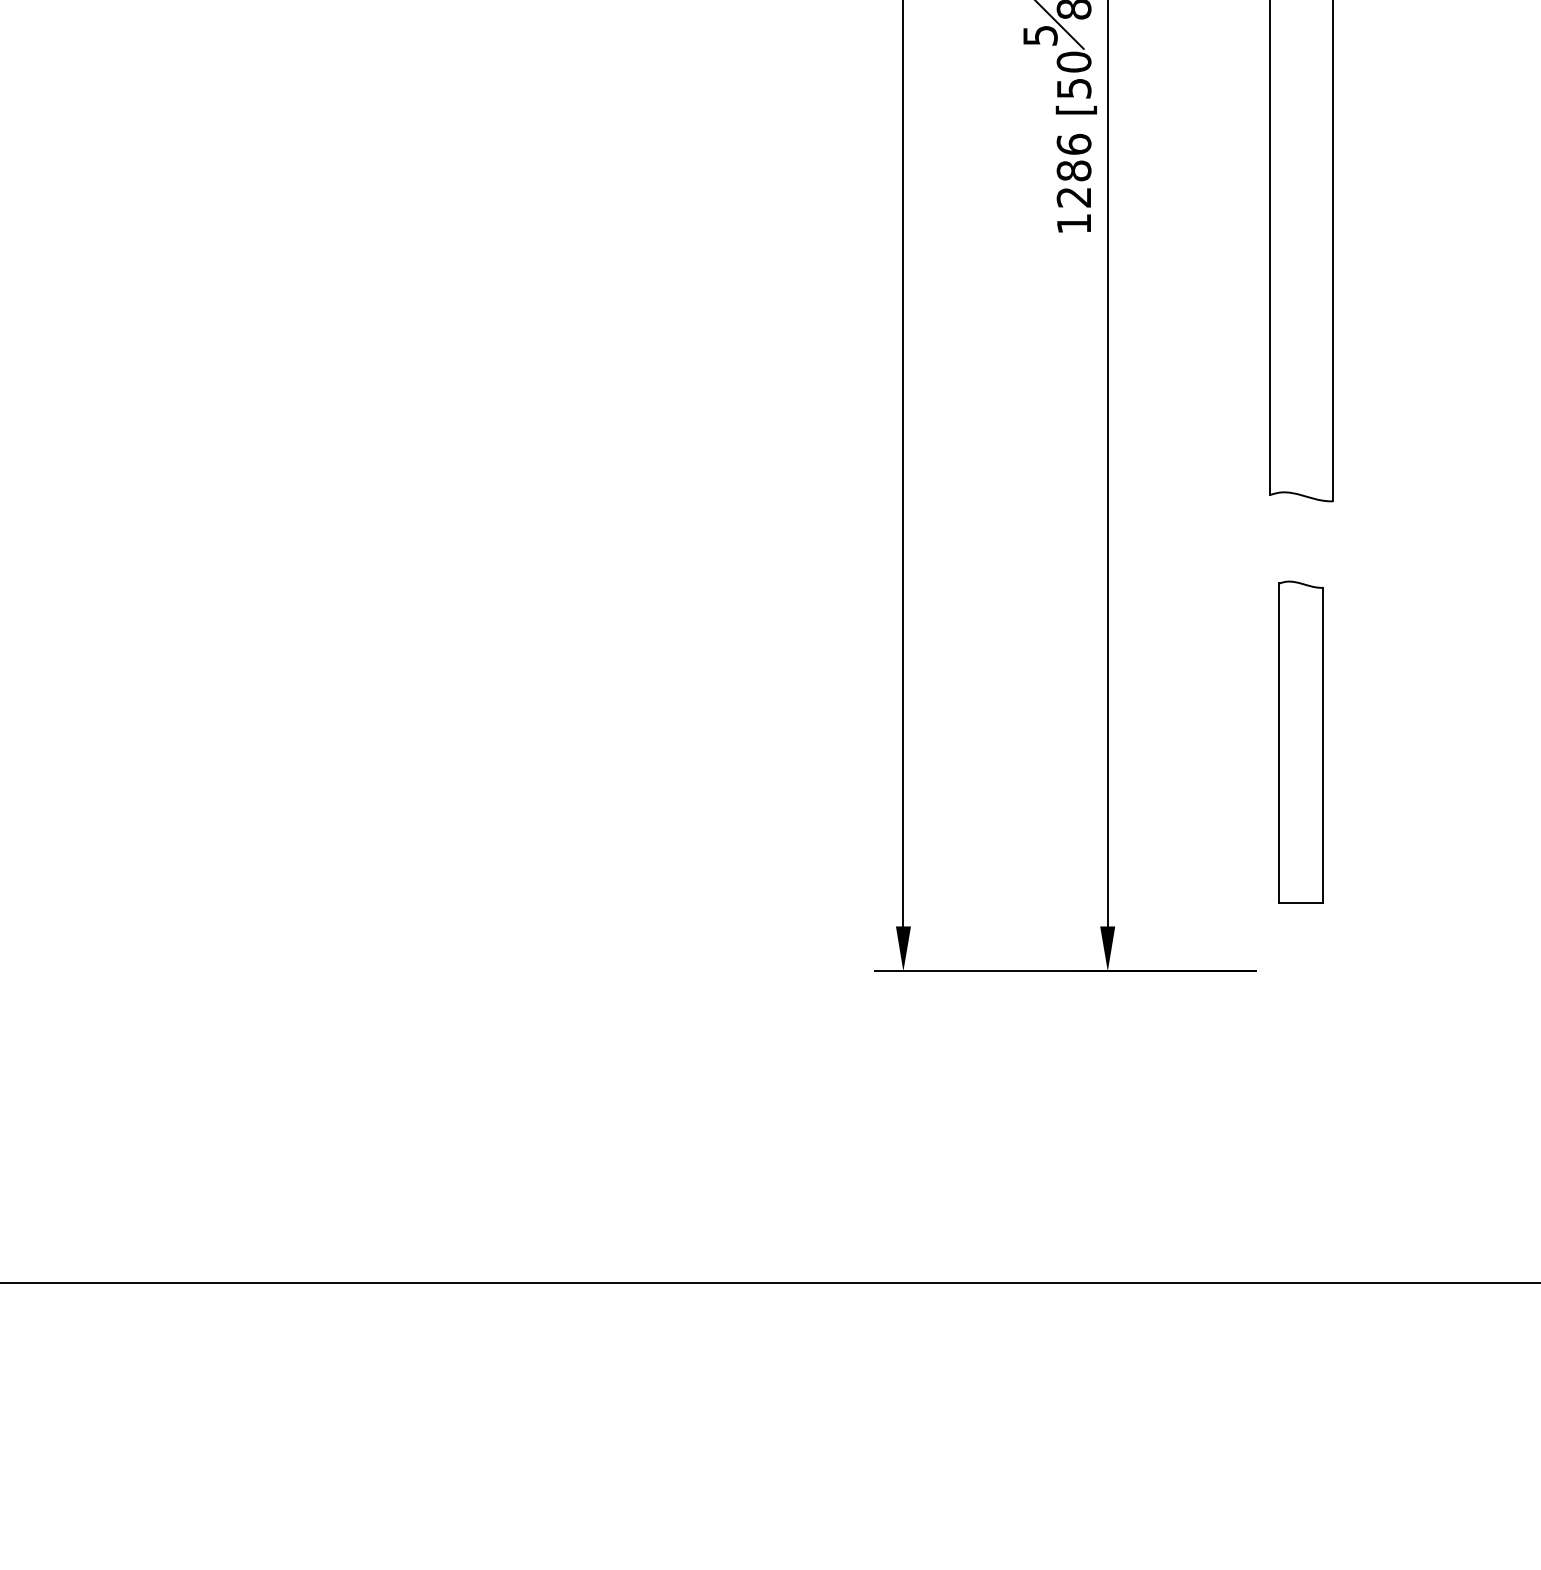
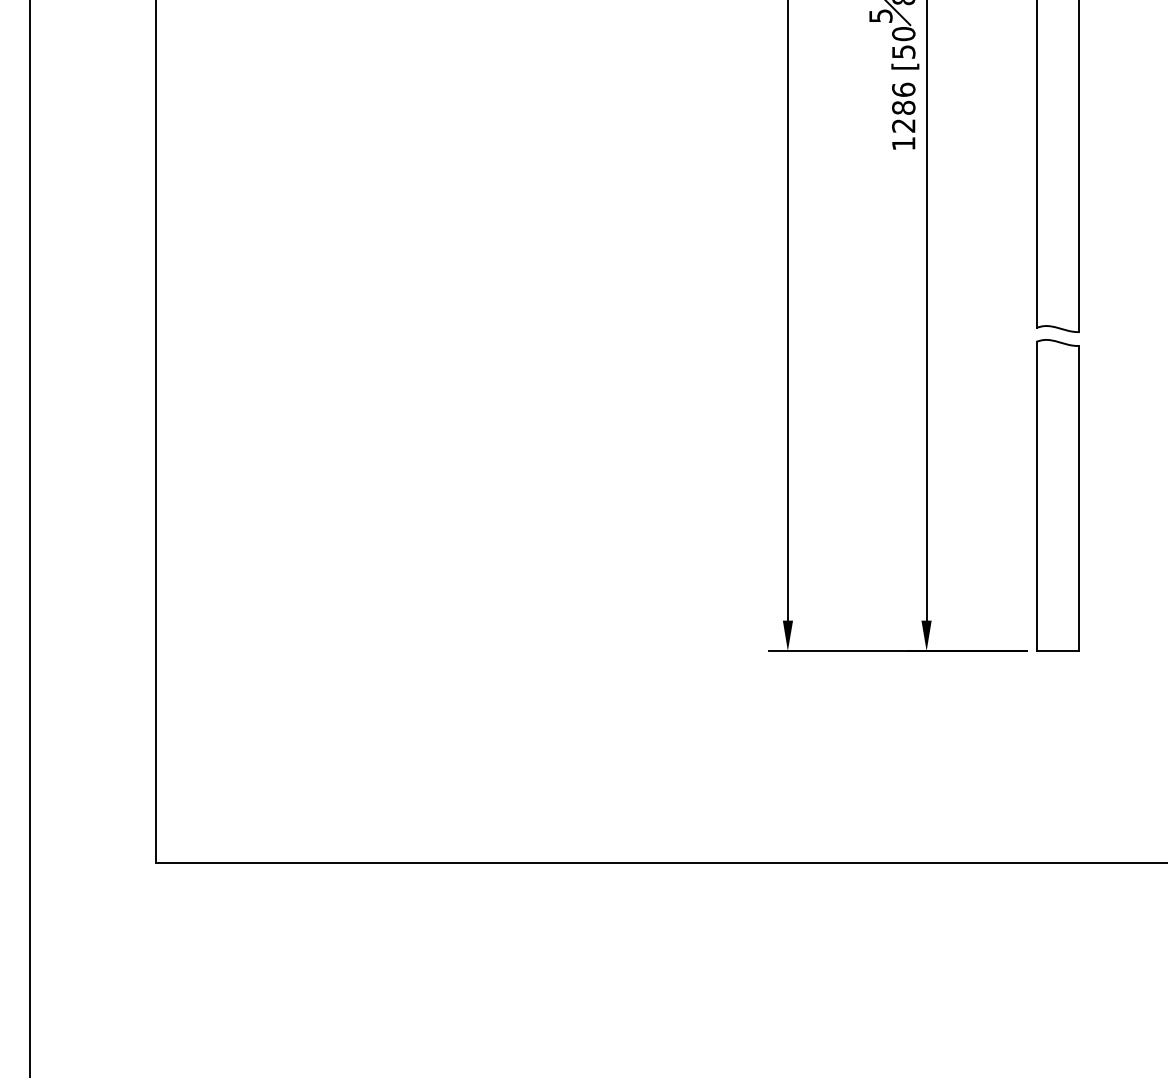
part: (1300, 742) -> (1057, 495), size x1.43

